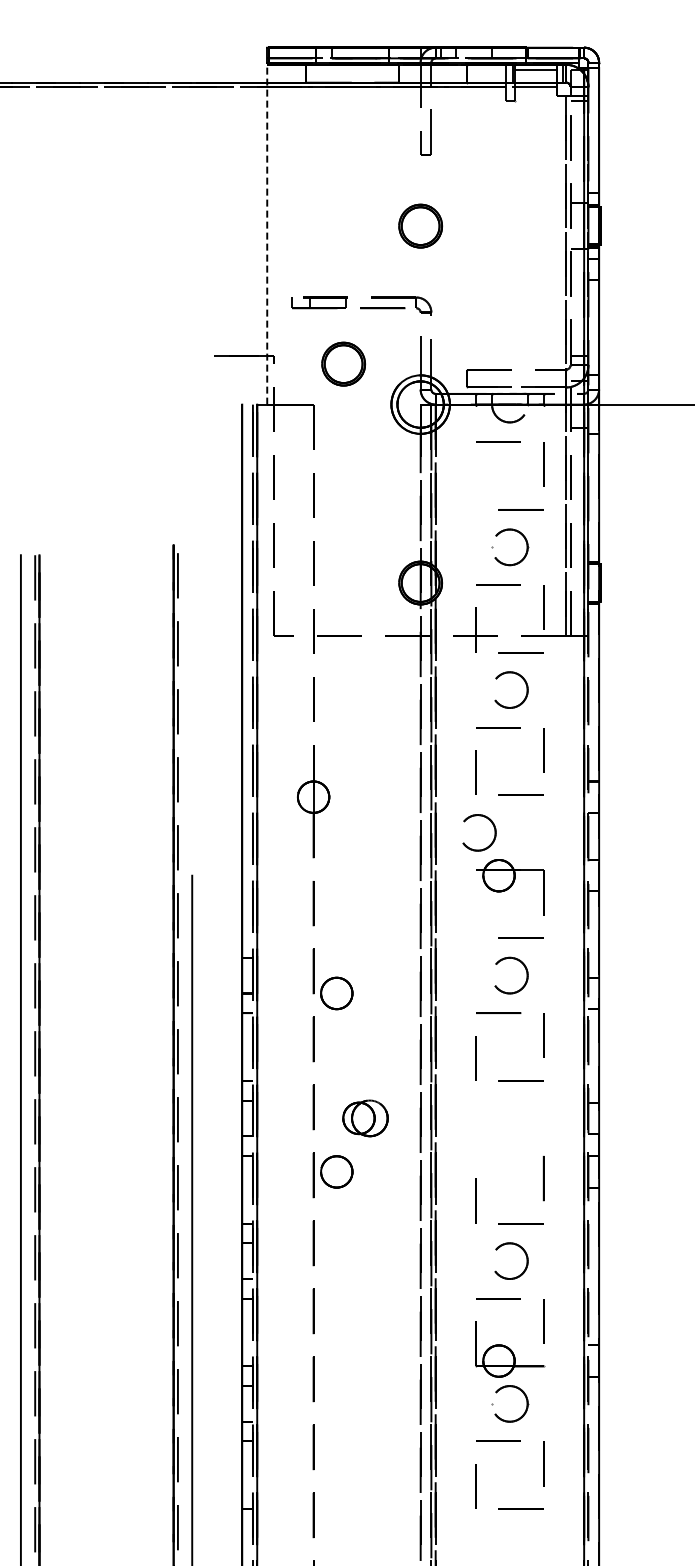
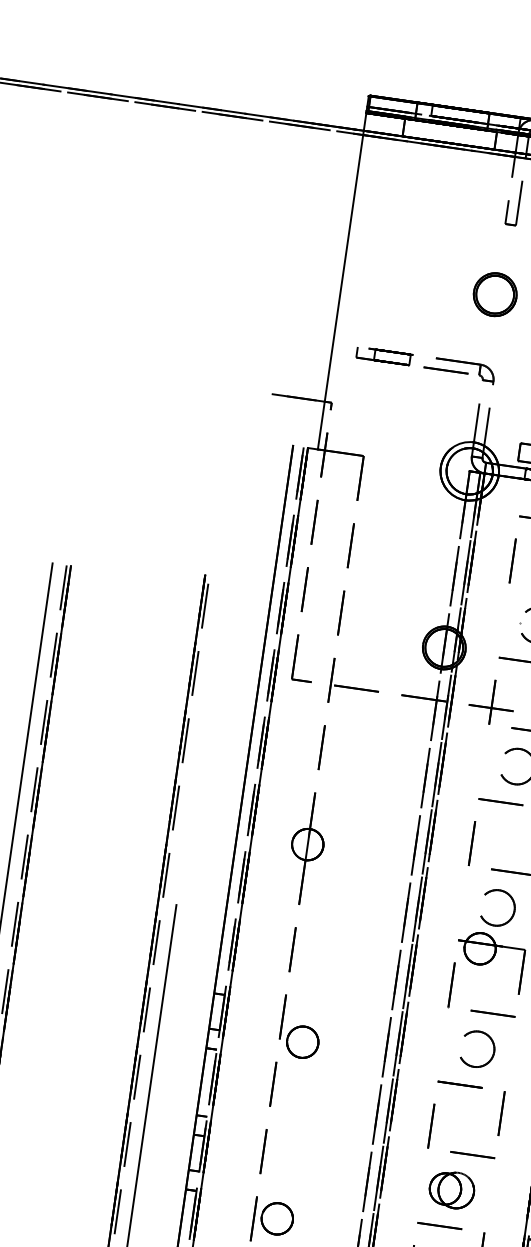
line: (267, 233) -> (342, 280), dashed -> solid
part: (343, 363) -> (399, 419), removed
line: (475, 487) -> (512, 561), added
part: (493, 827) -> (513, 904), moved
line: (476, 916) -> (452, 985), added
part: (365, 1118) -> (451, 1190), moved
line: (498, 1155) -> (439, 1225), added

